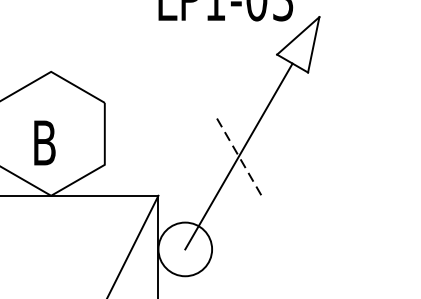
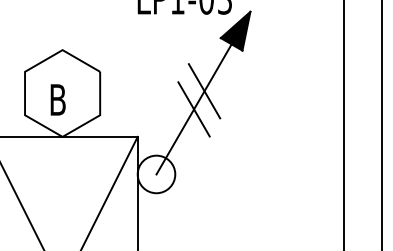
fill: (298, 43) -> (235, 30), added
line: (253, 130) -> (204, 91), added
line: (238, 155) -> (193, 108), dashed -> solid

